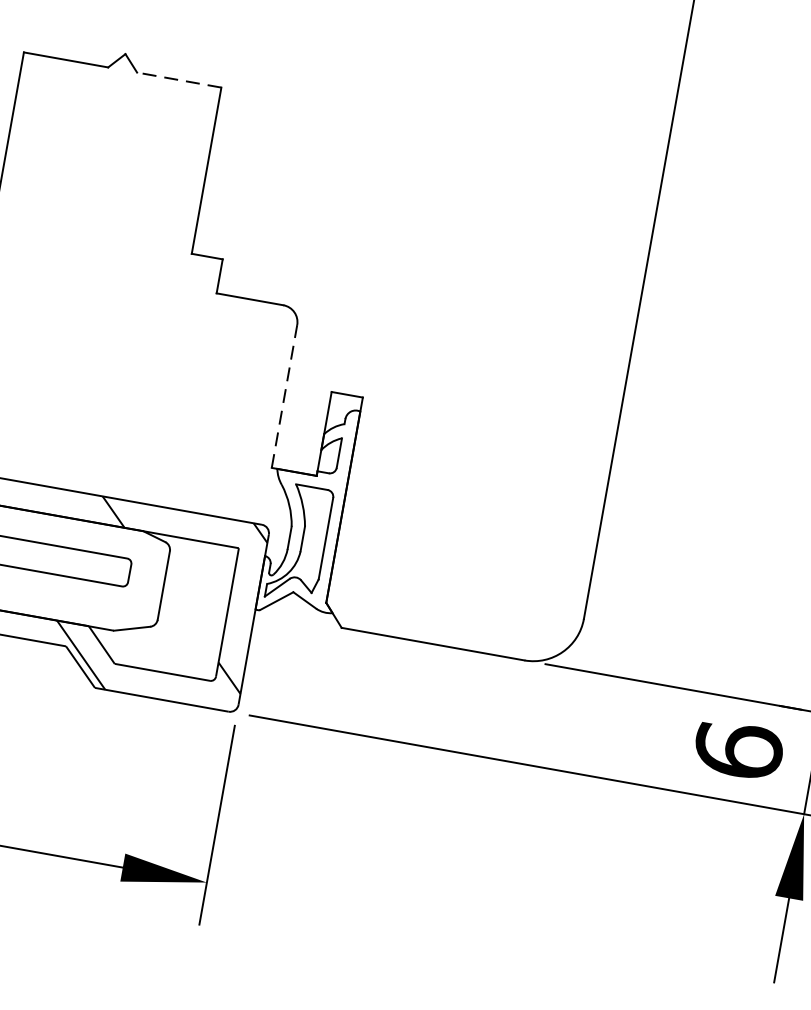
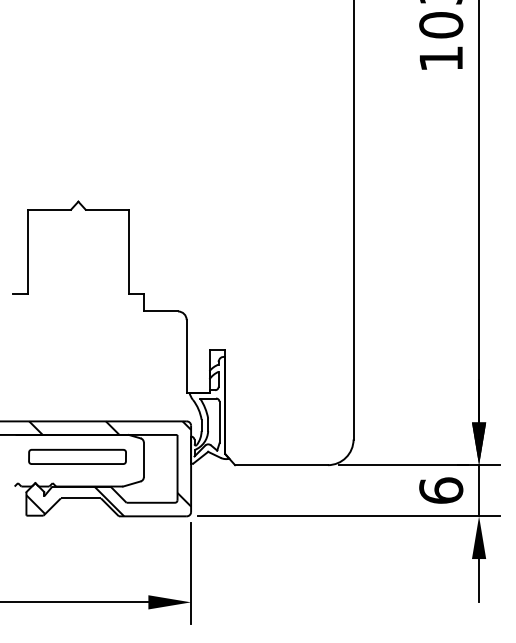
line: (178, 79) -> (106, 209), dashed -> solid
line: (284, 394) -> (186, 355), dashed -> solid

